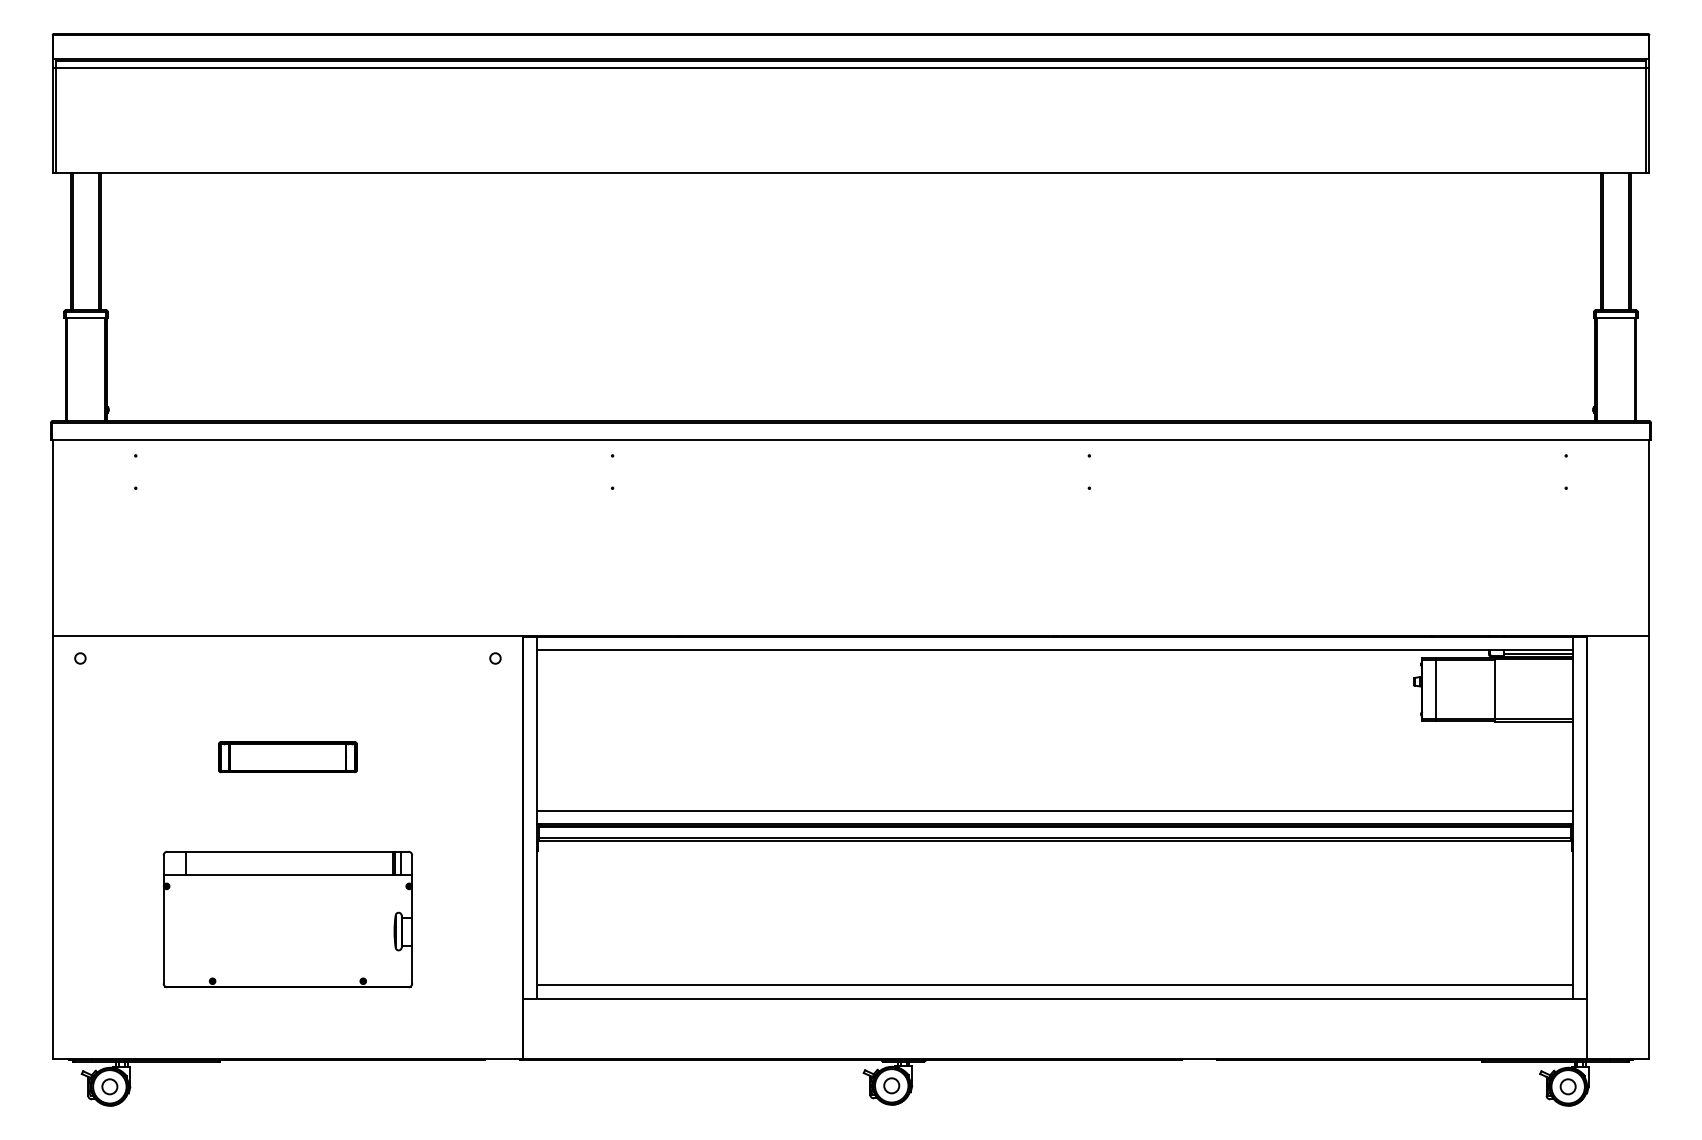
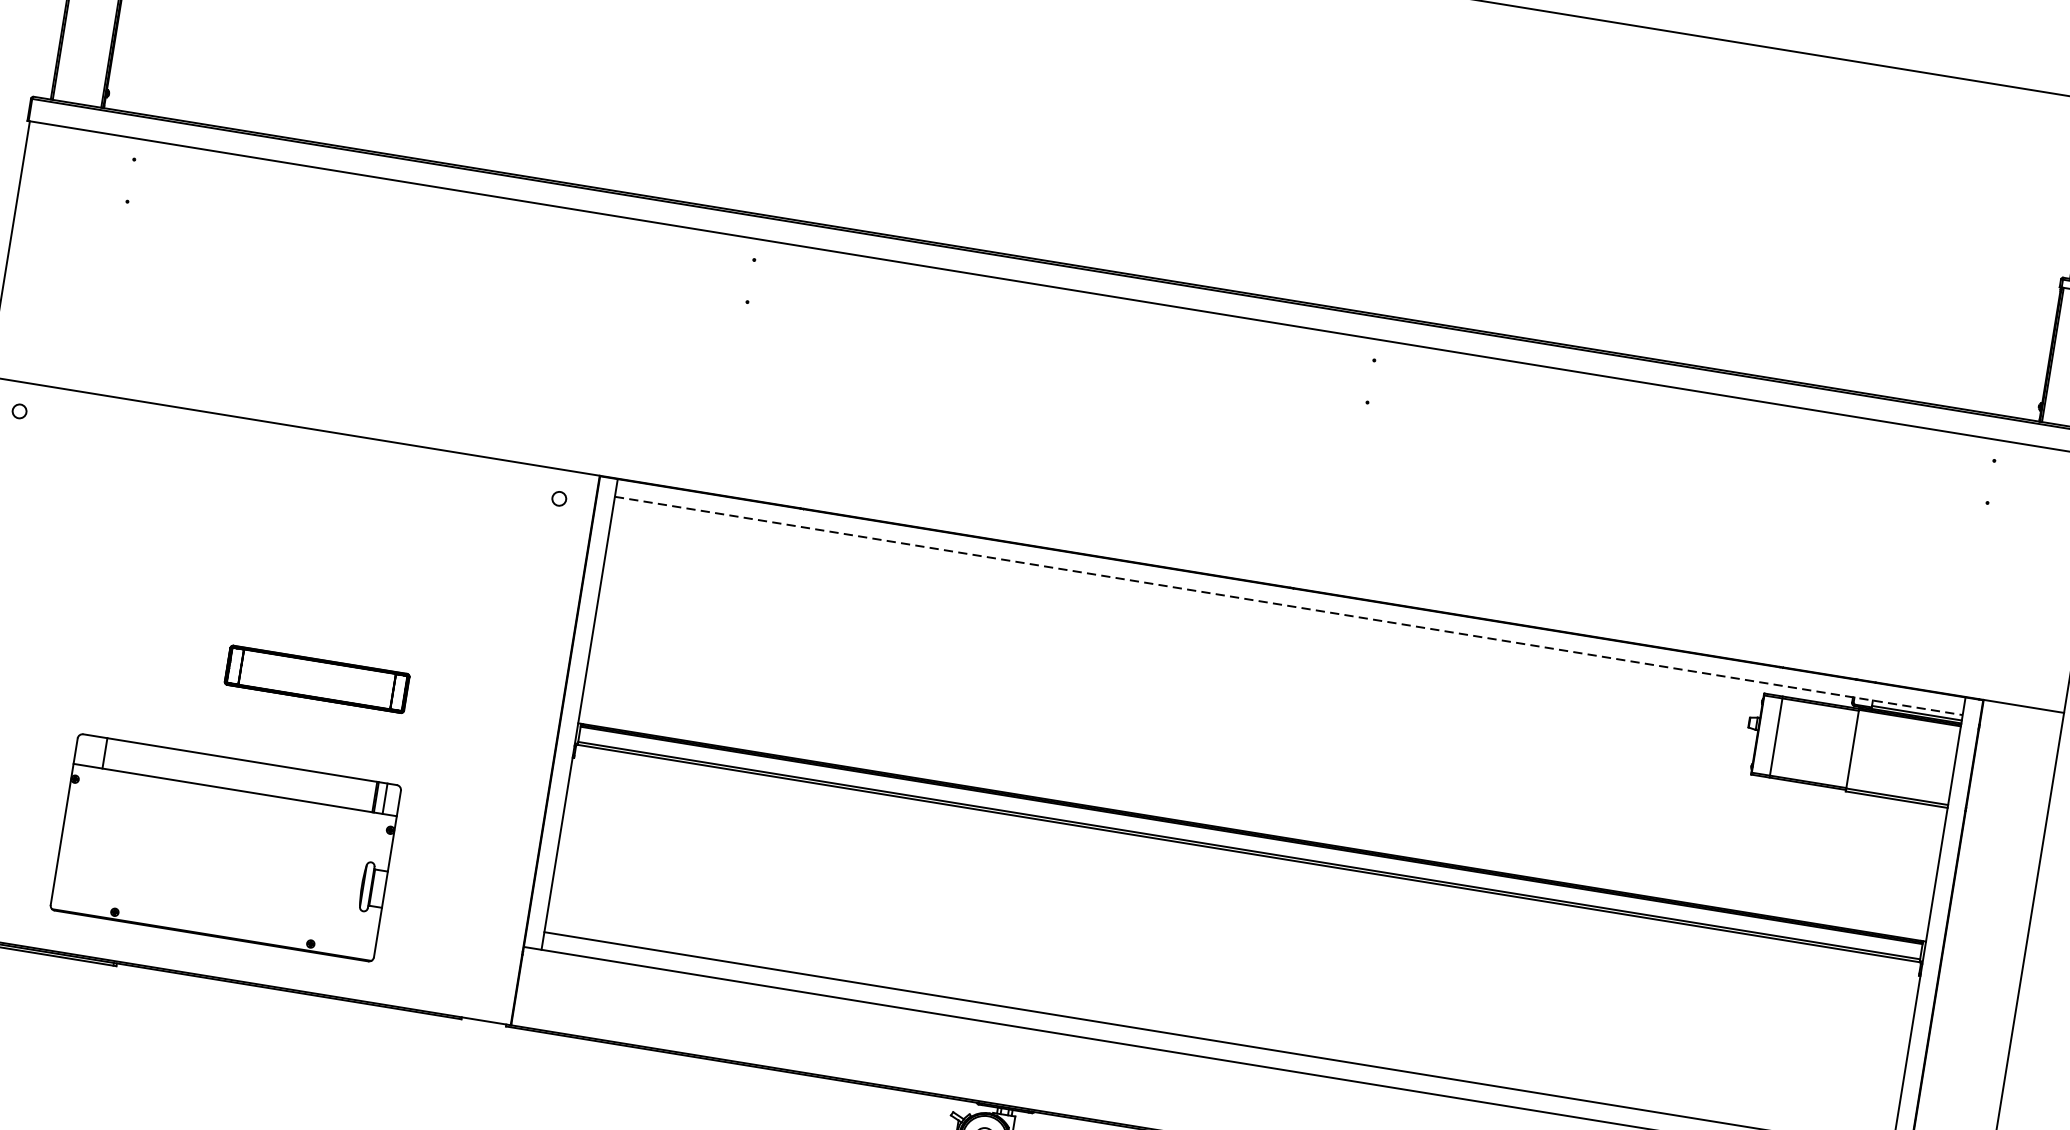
line: (1055, 650) -> (1289, 606), solid -> dashed
part: (287, 757) -> (316, 679), moved
line: (1054, 810) -> (1254, 814), removed
part: (287, 919) -> (225, 847), moved

